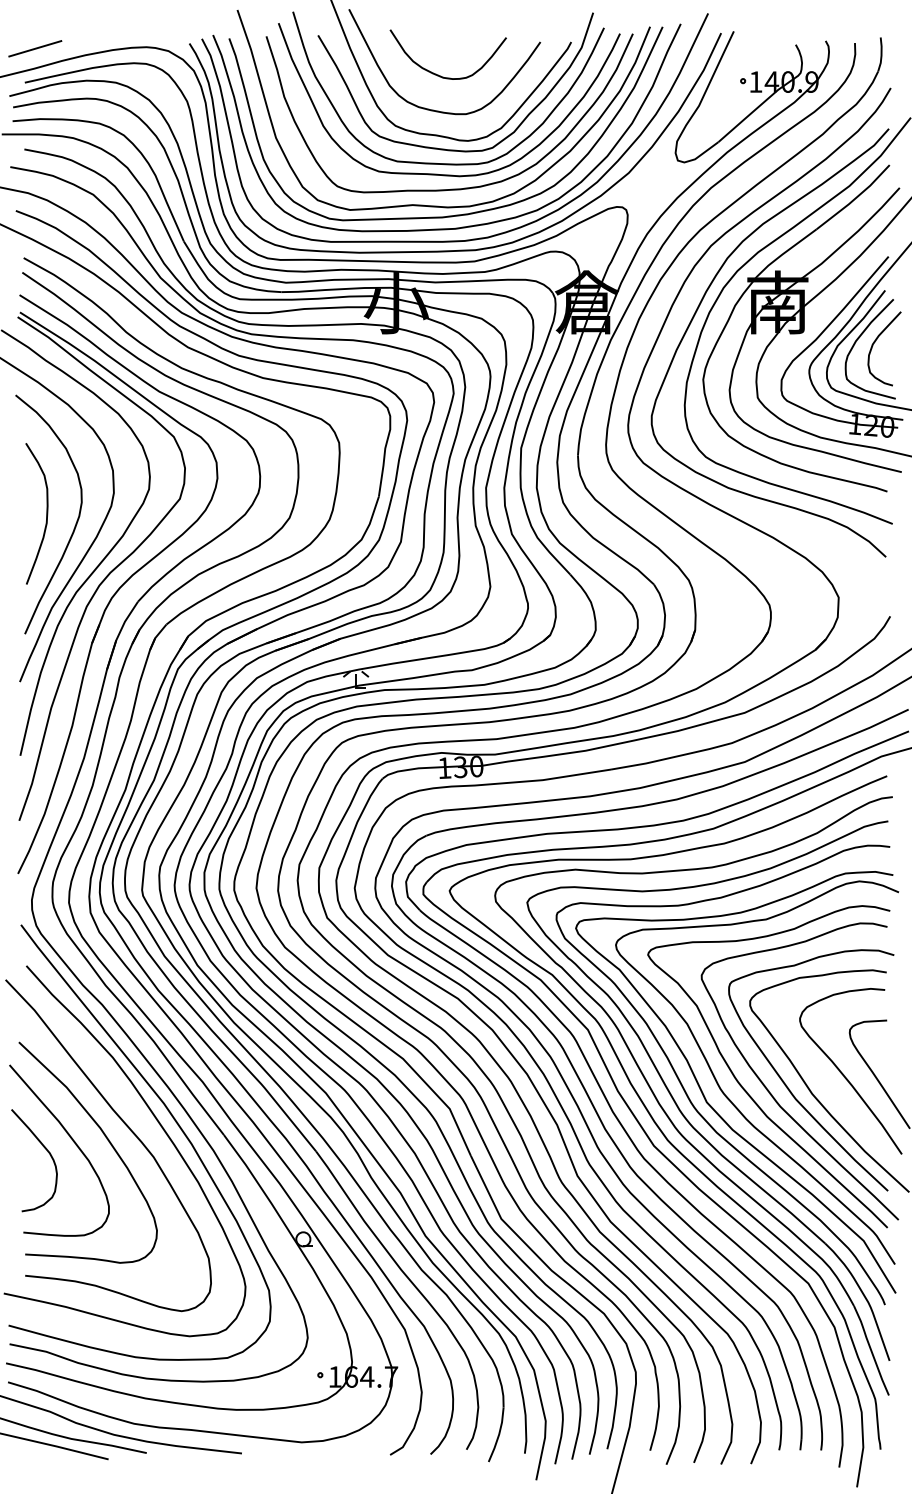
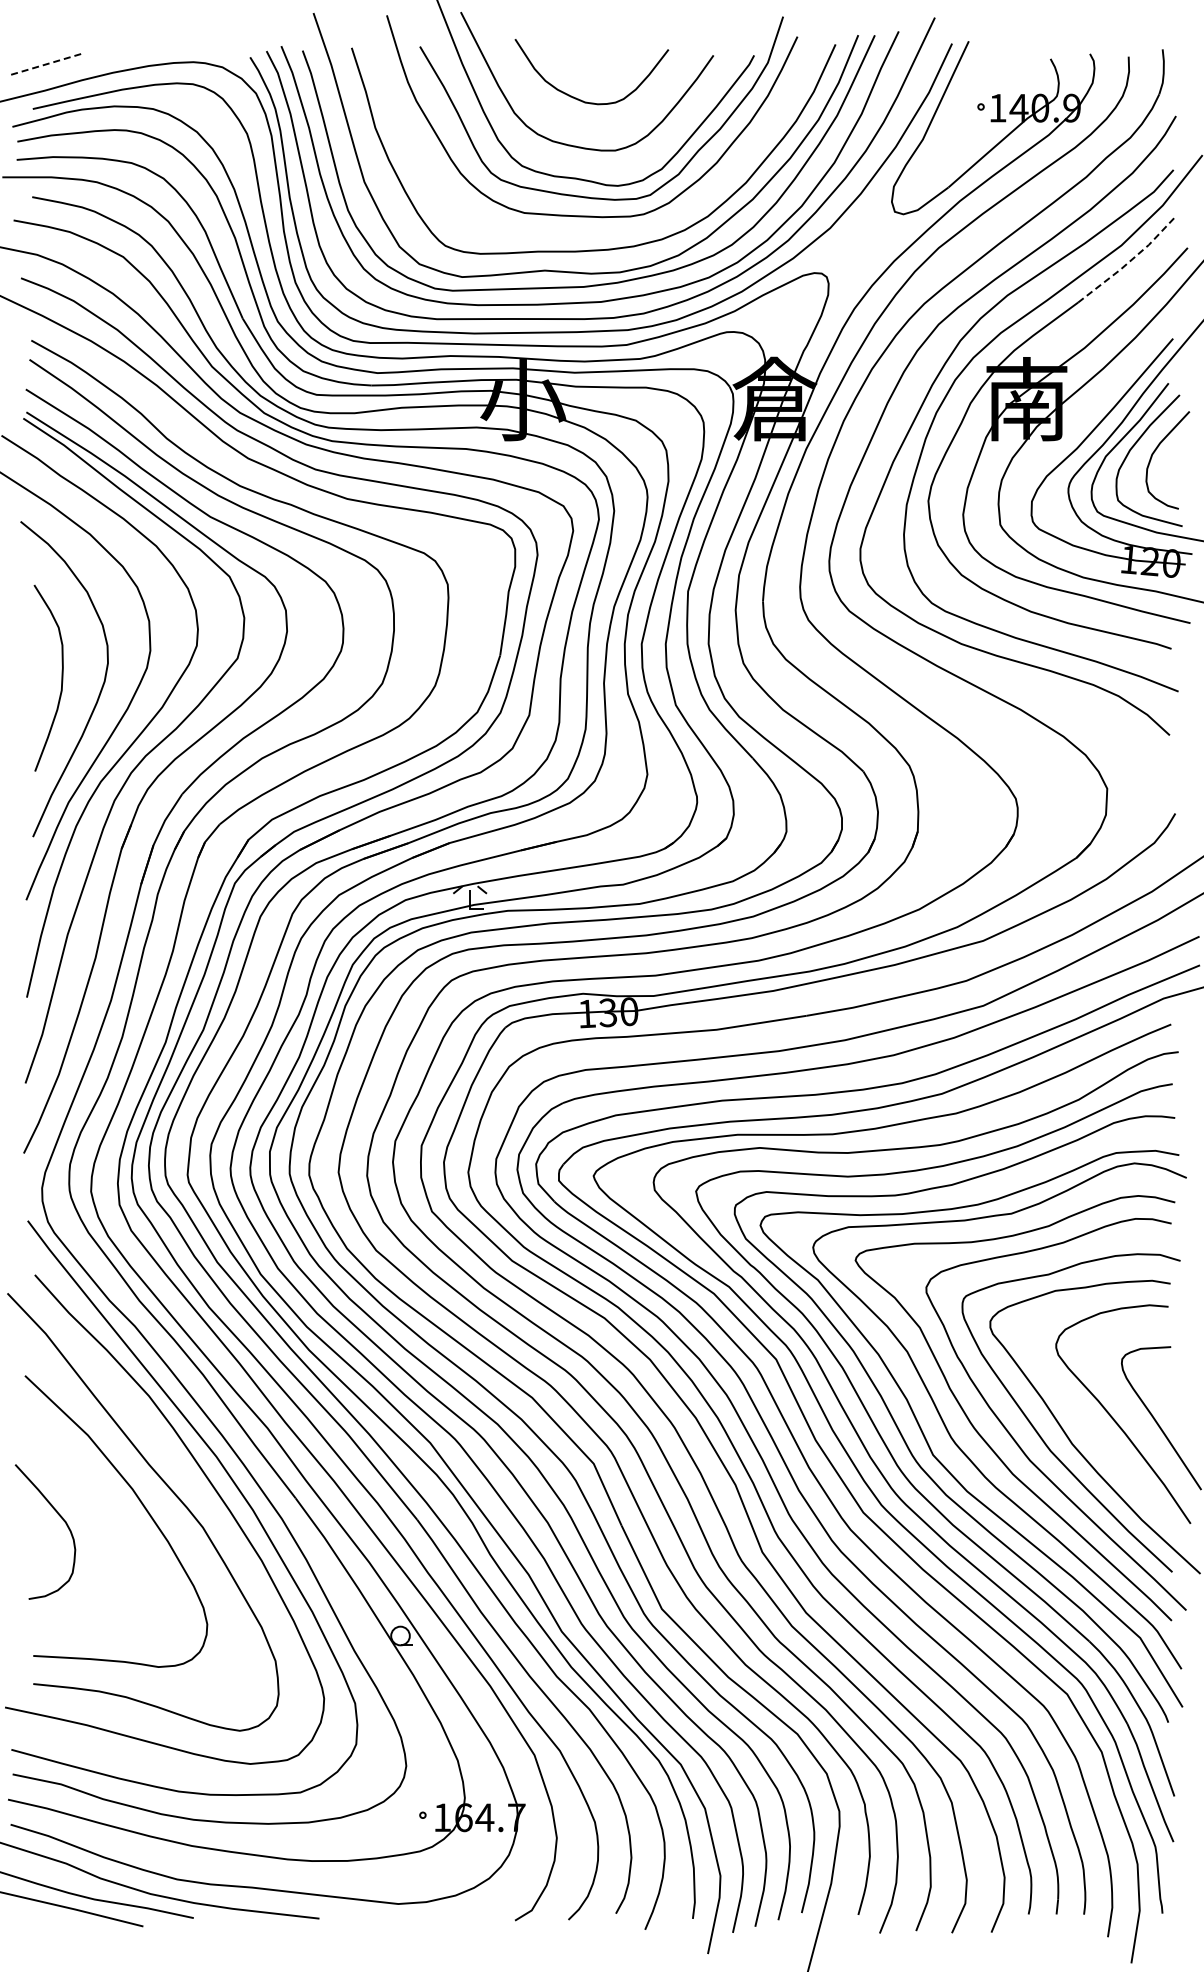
line: (35, 48) -> (47, 64), solid -> dashed
curve: (439, 173) -> (580, 229), removed
line: (854, 198) -> (1128, 262), solid -> dashed
curve: (71, 1139) -> (94, 1504), removed

